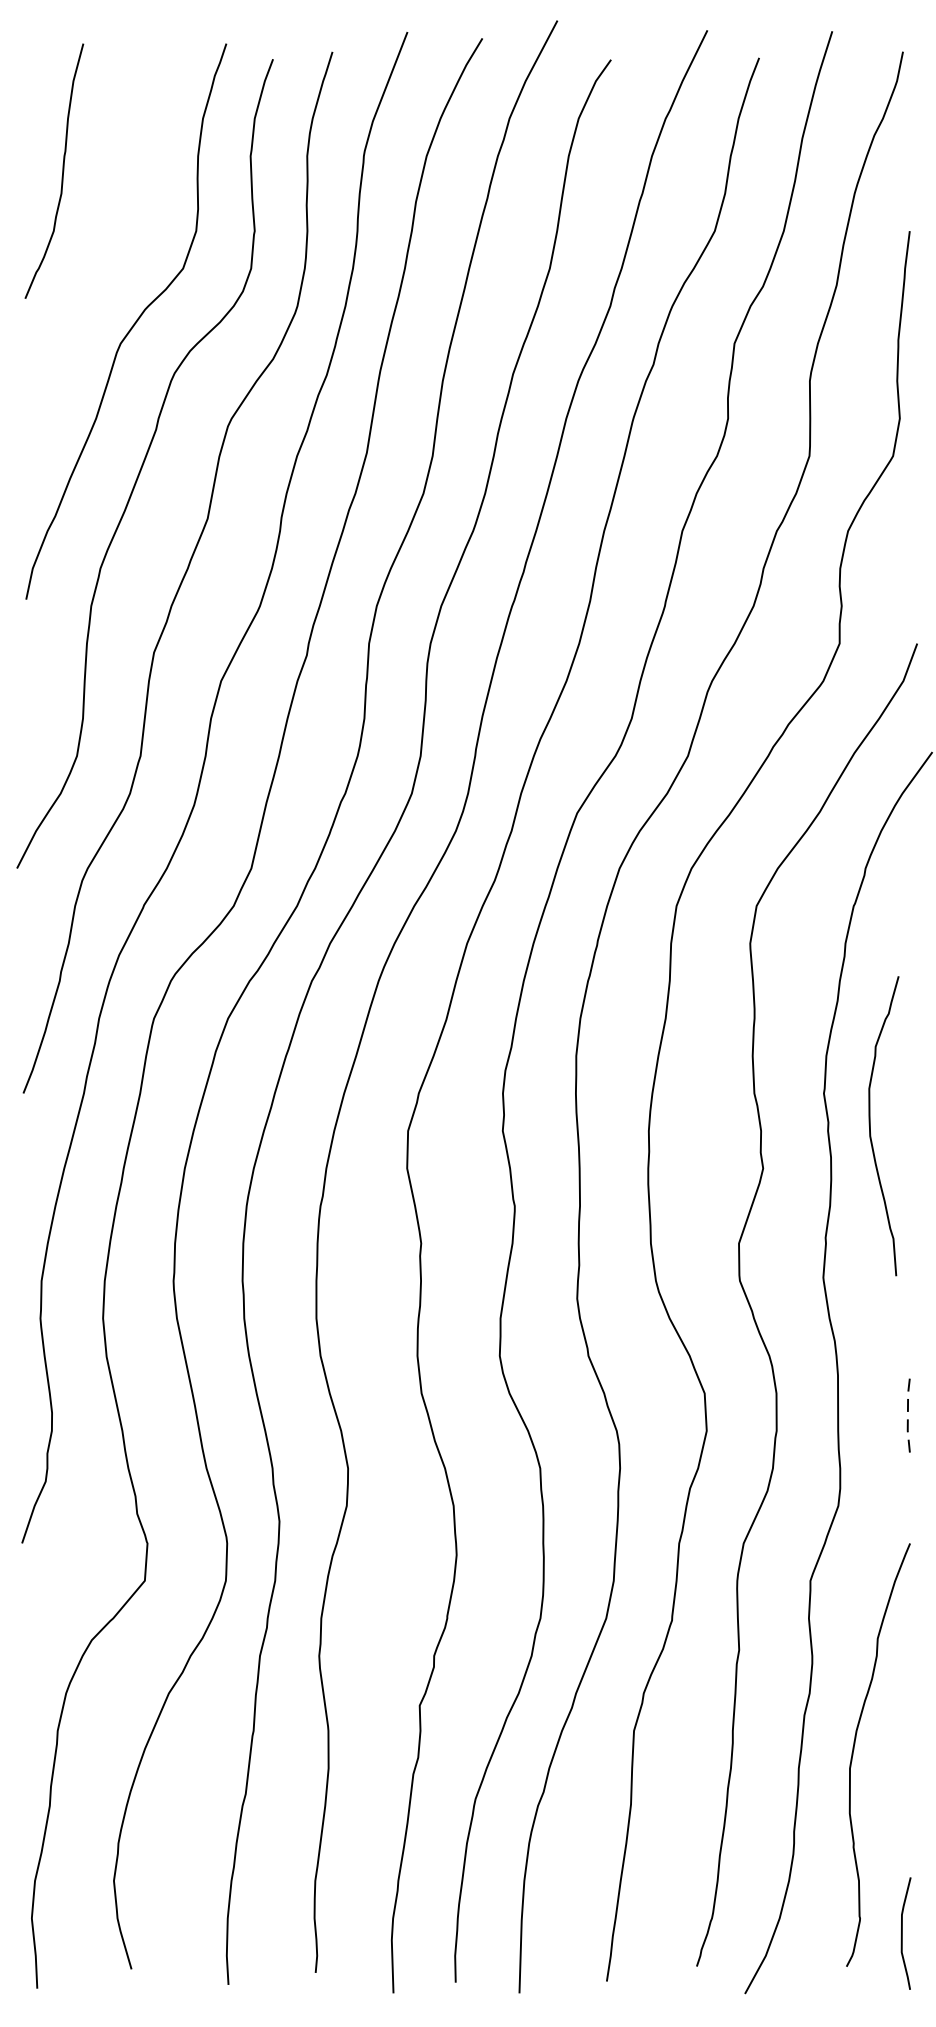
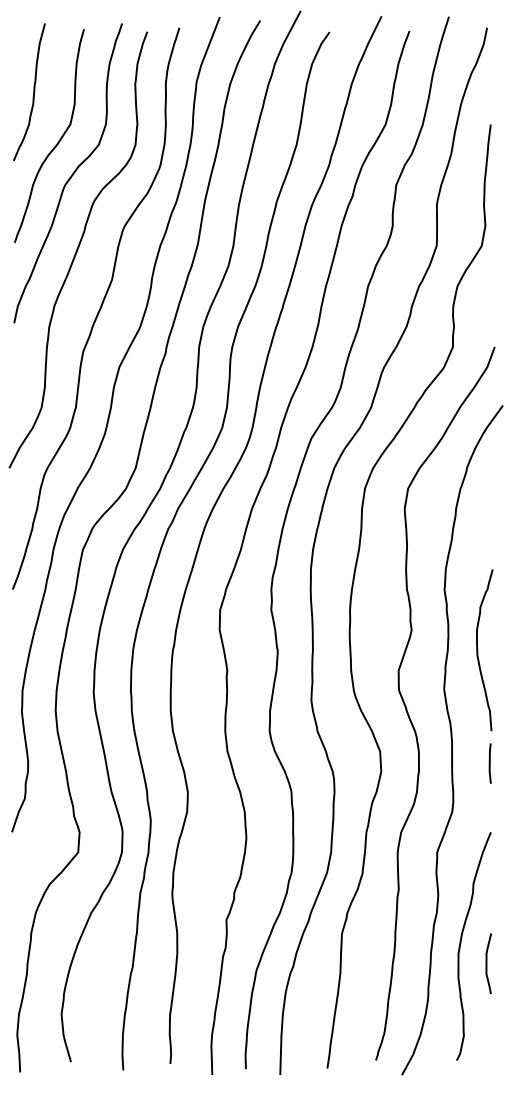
curve: (108, 260) -> (58, 140), added
curve: (872, 1126) -> (478, 650), moved
line: (907, 1415) -> (489, 763), dashed -> solid
curve: (903, 1933) -> (487, 963), moved

